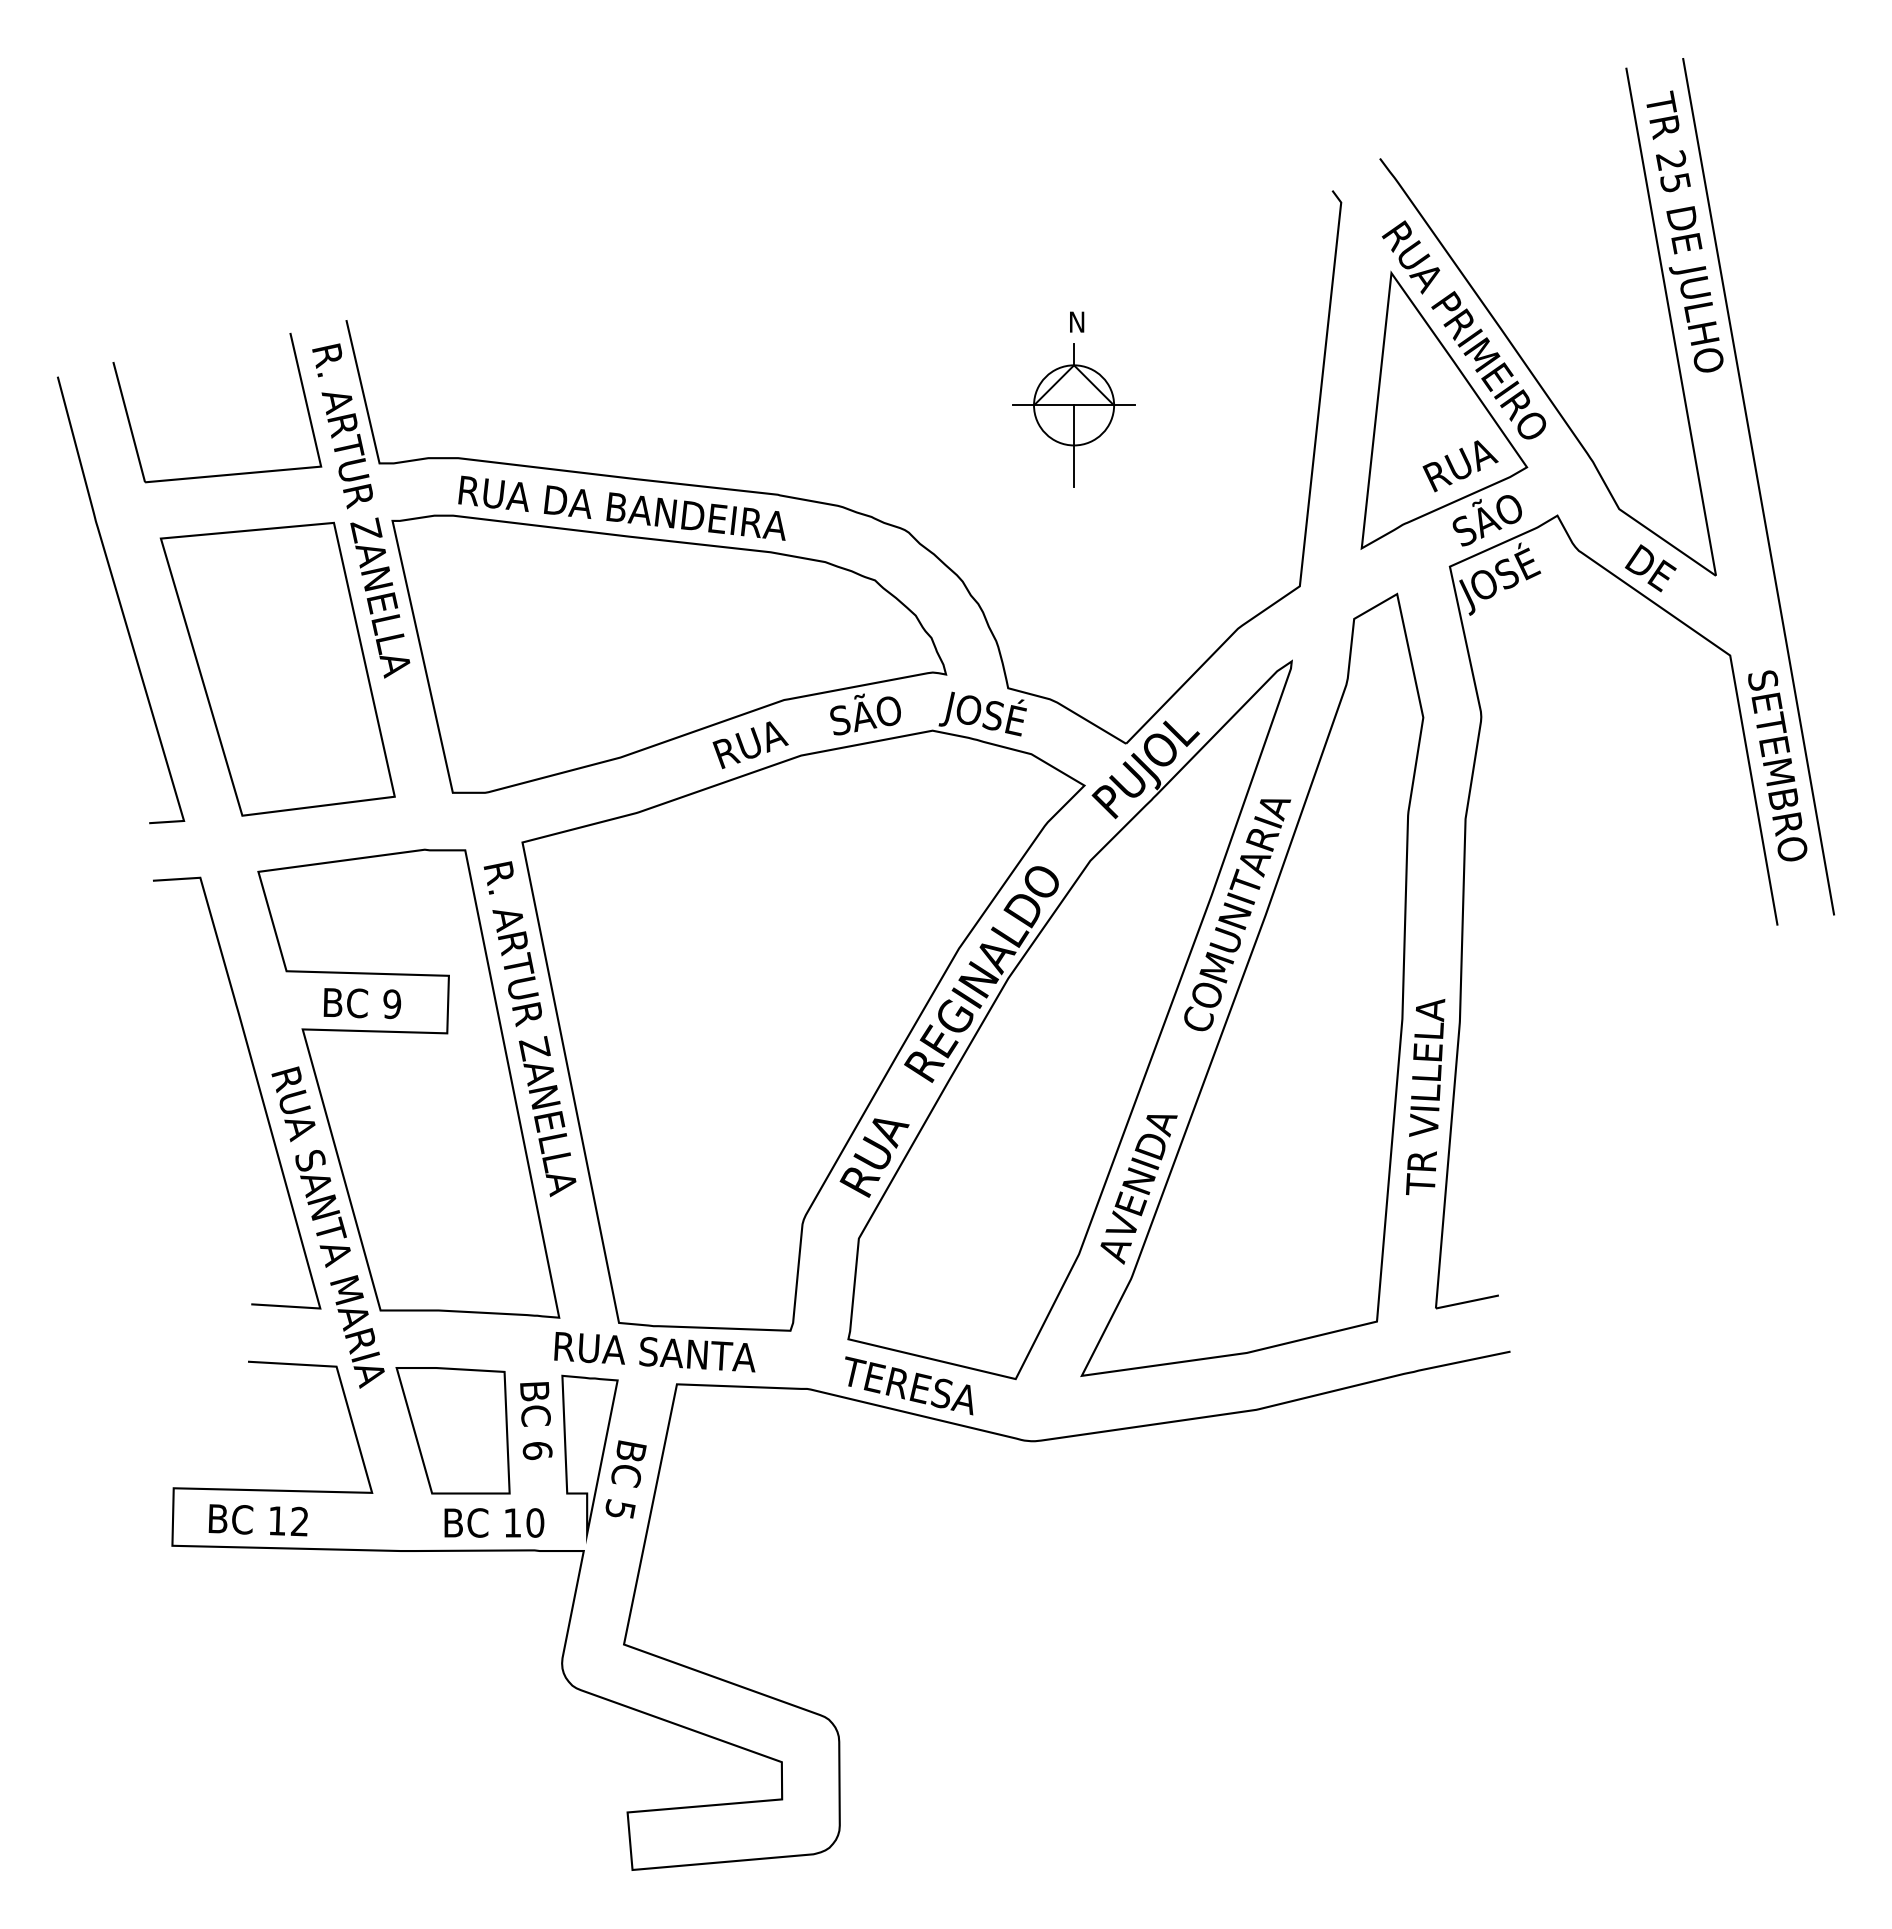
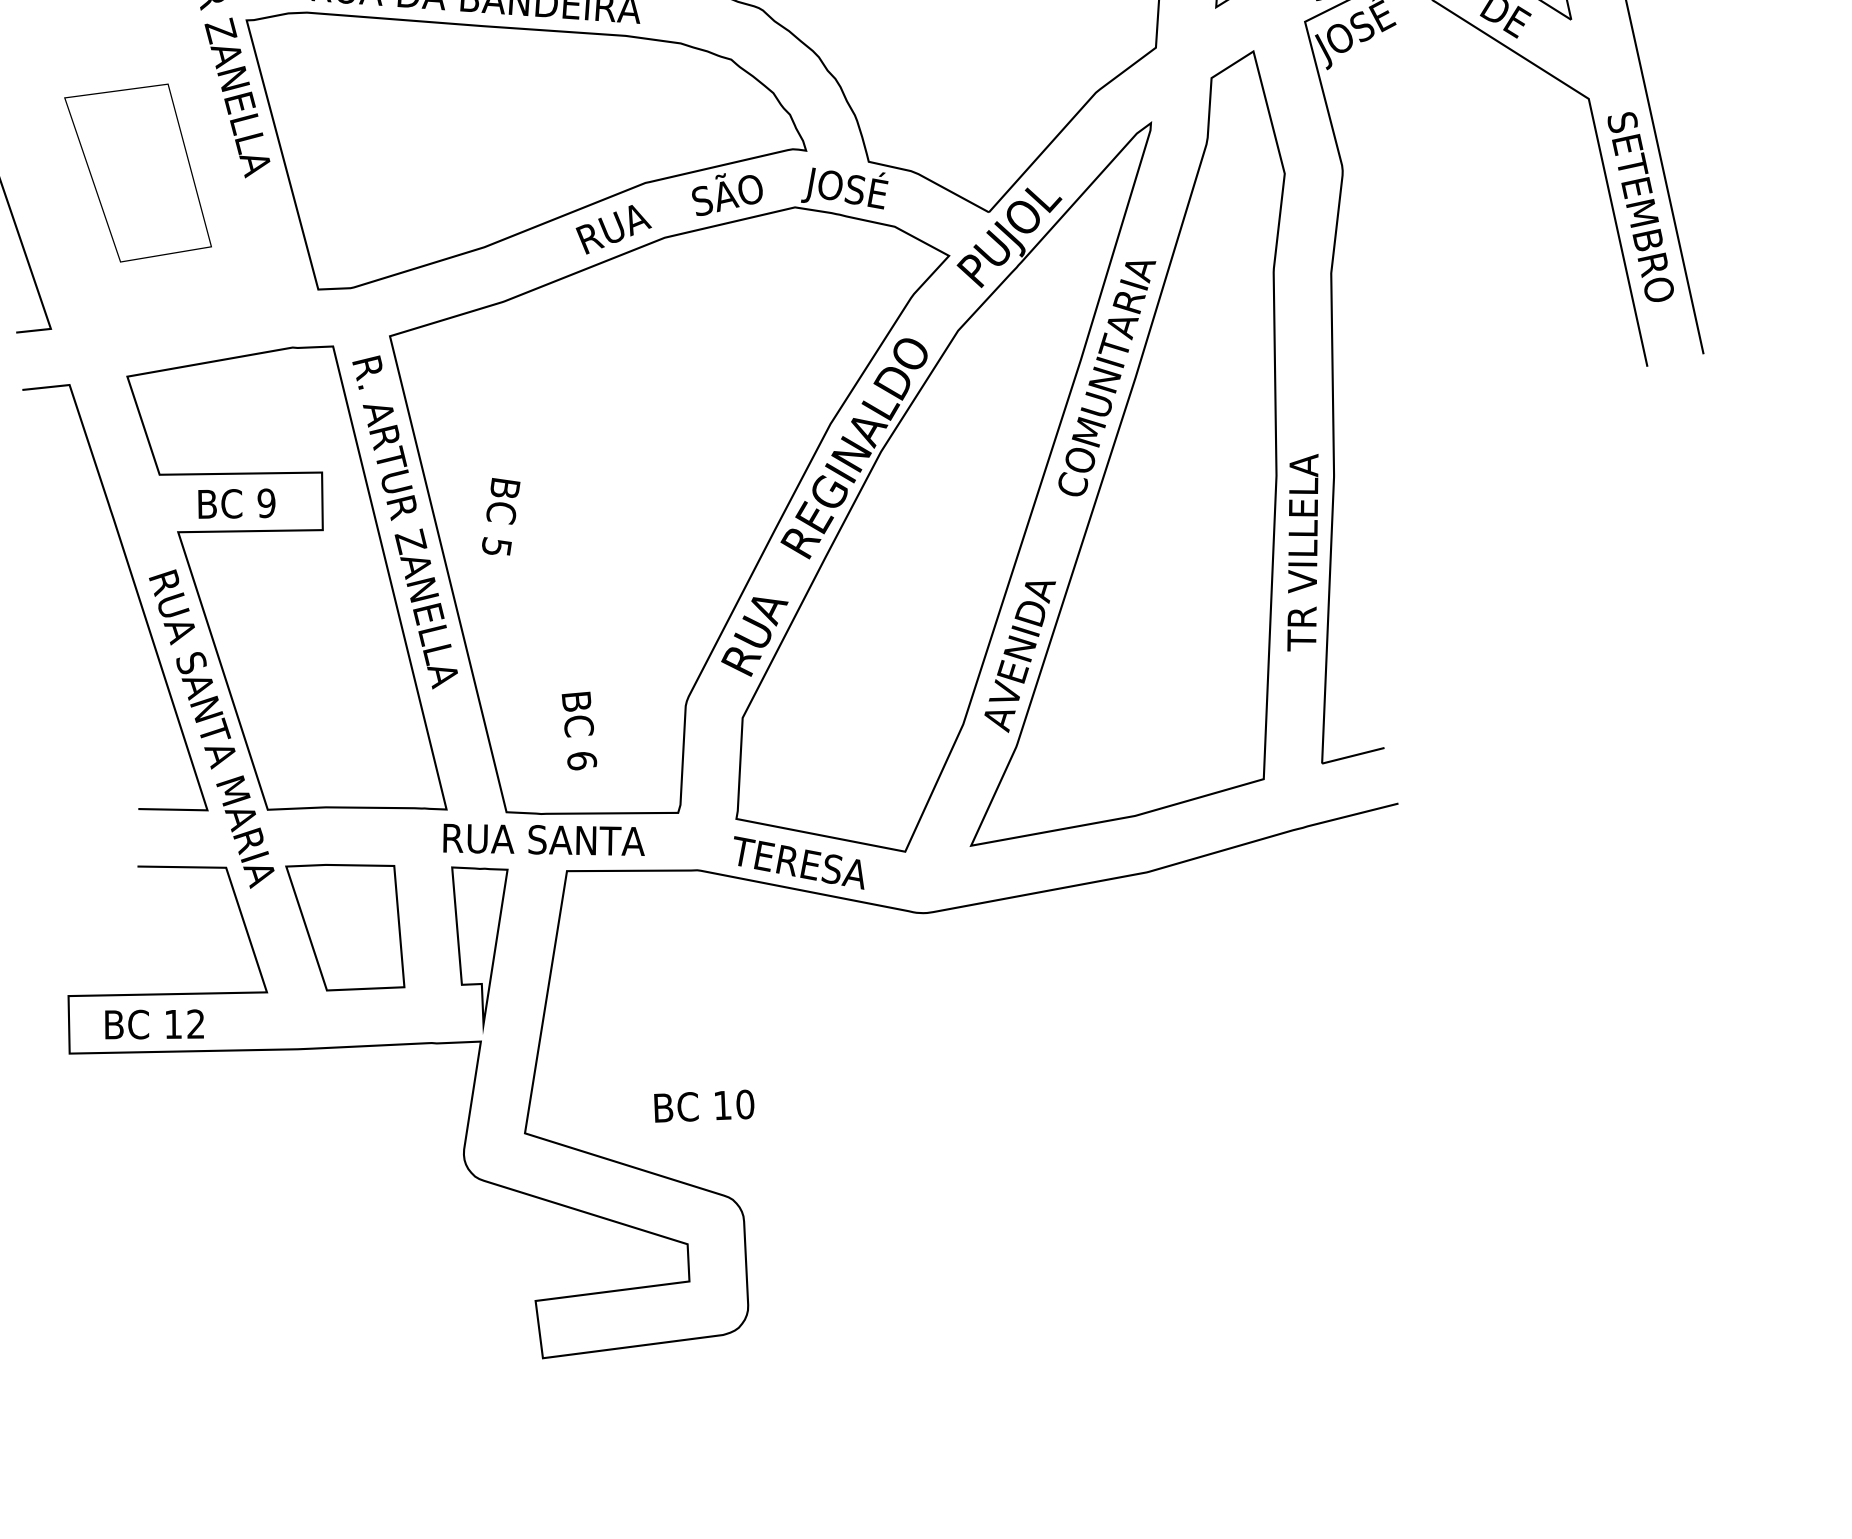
part: (277, 668) -> (137, 172), size x0.6
text: (536, 1420) -> (579, 730), moved
text: (625, 1479) -> (500, 516), moved
text: (494, 1522) -> (704, 1105), moved

